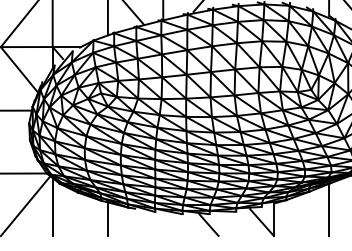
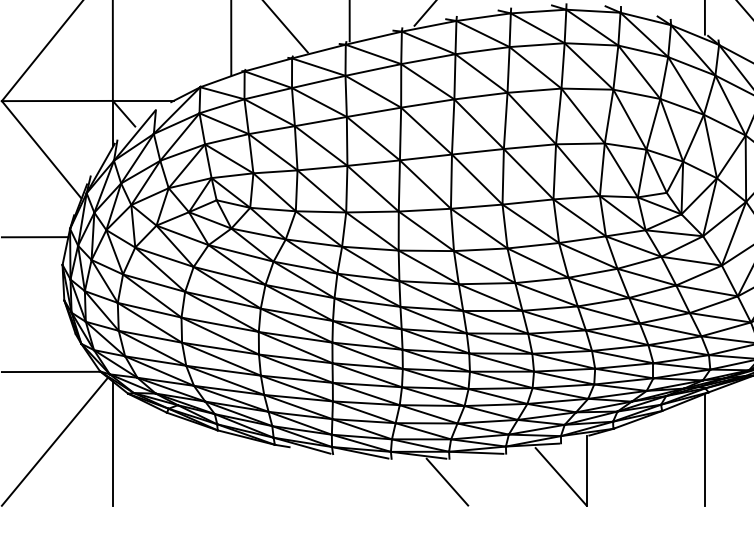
line: (107, 218) -> (230, 468), removed

